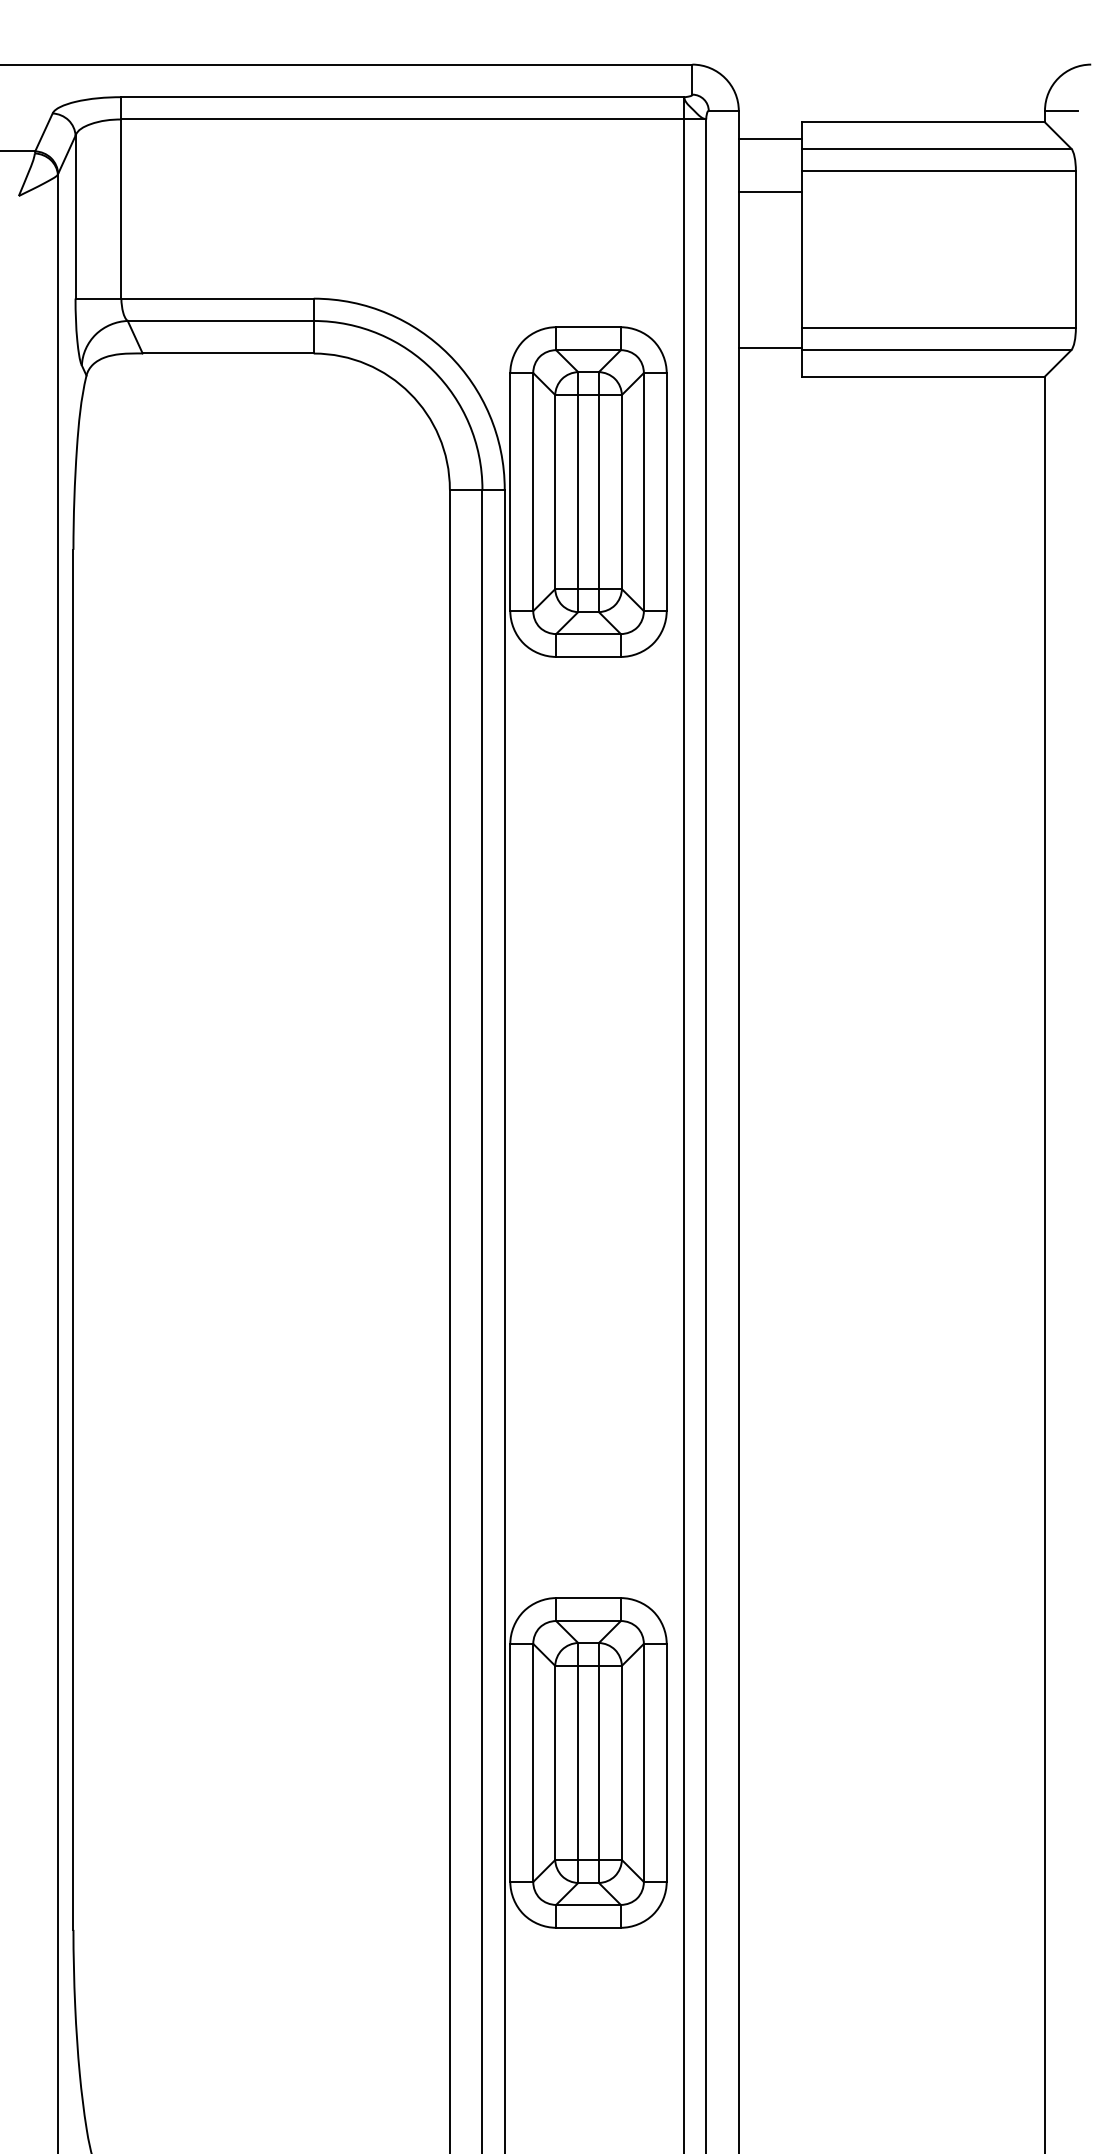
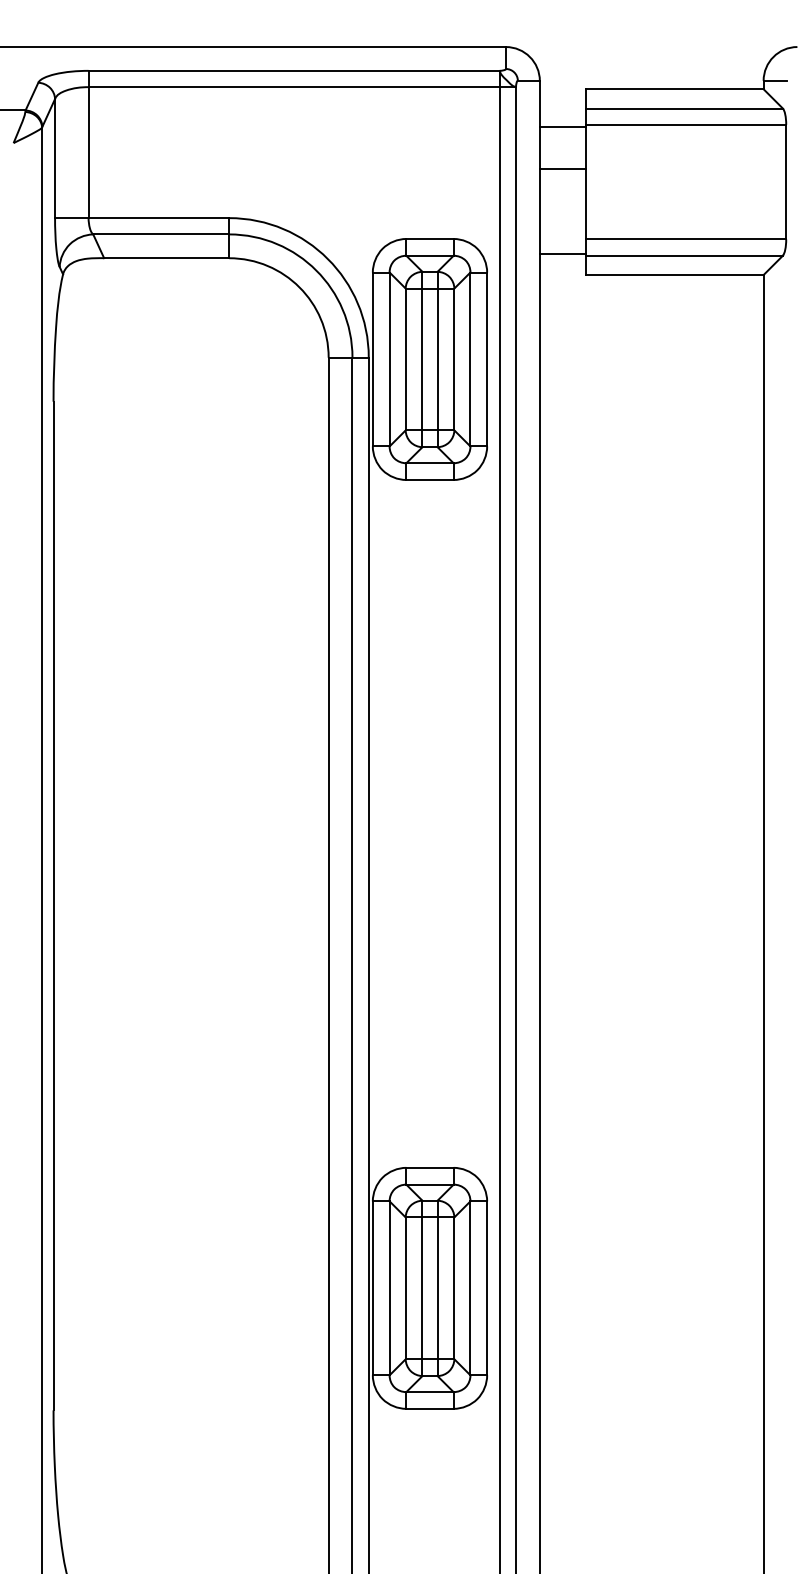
line: (770, 139) -> (563, 127), moved
line: (770, 192) -> (563, 169), moved

